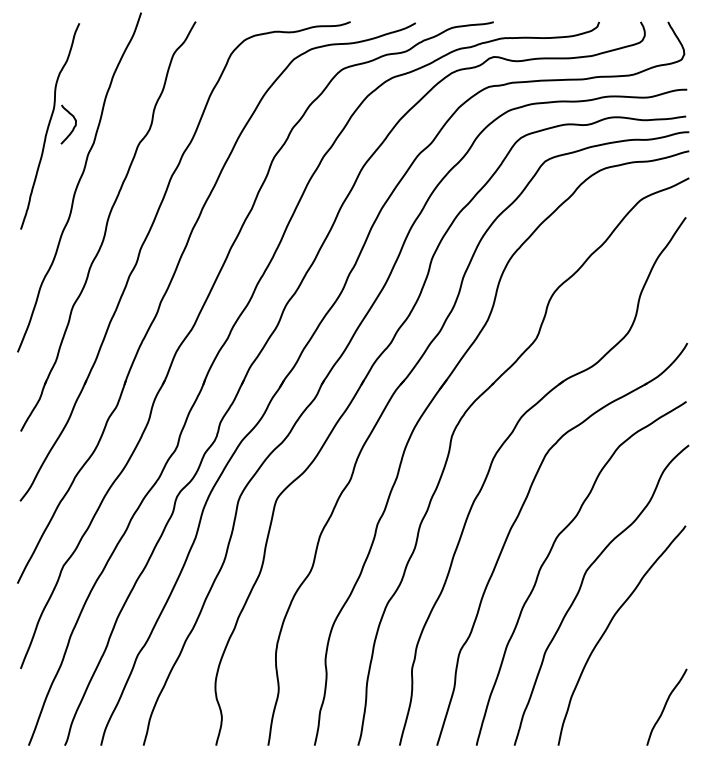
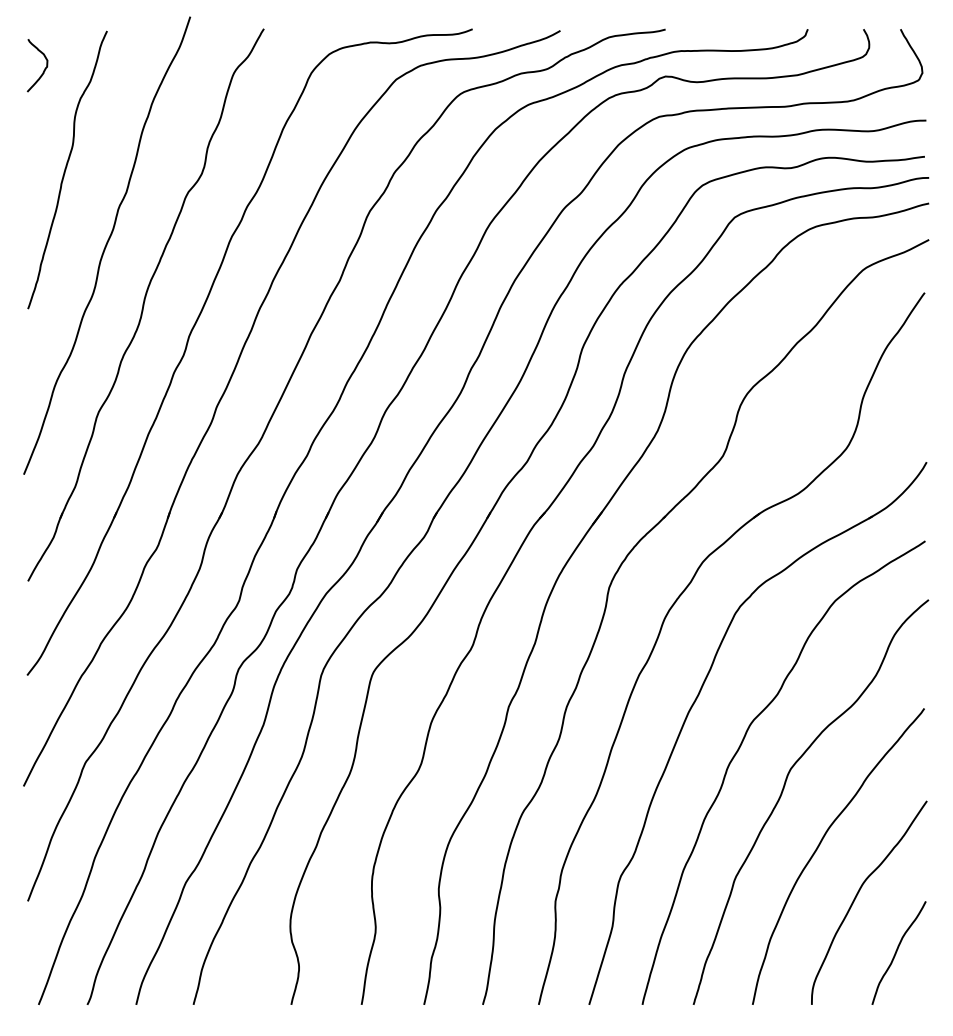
curve: (73, 126) -> (44, 68), moved
curve: (636, 665) -> (857, 896), added

